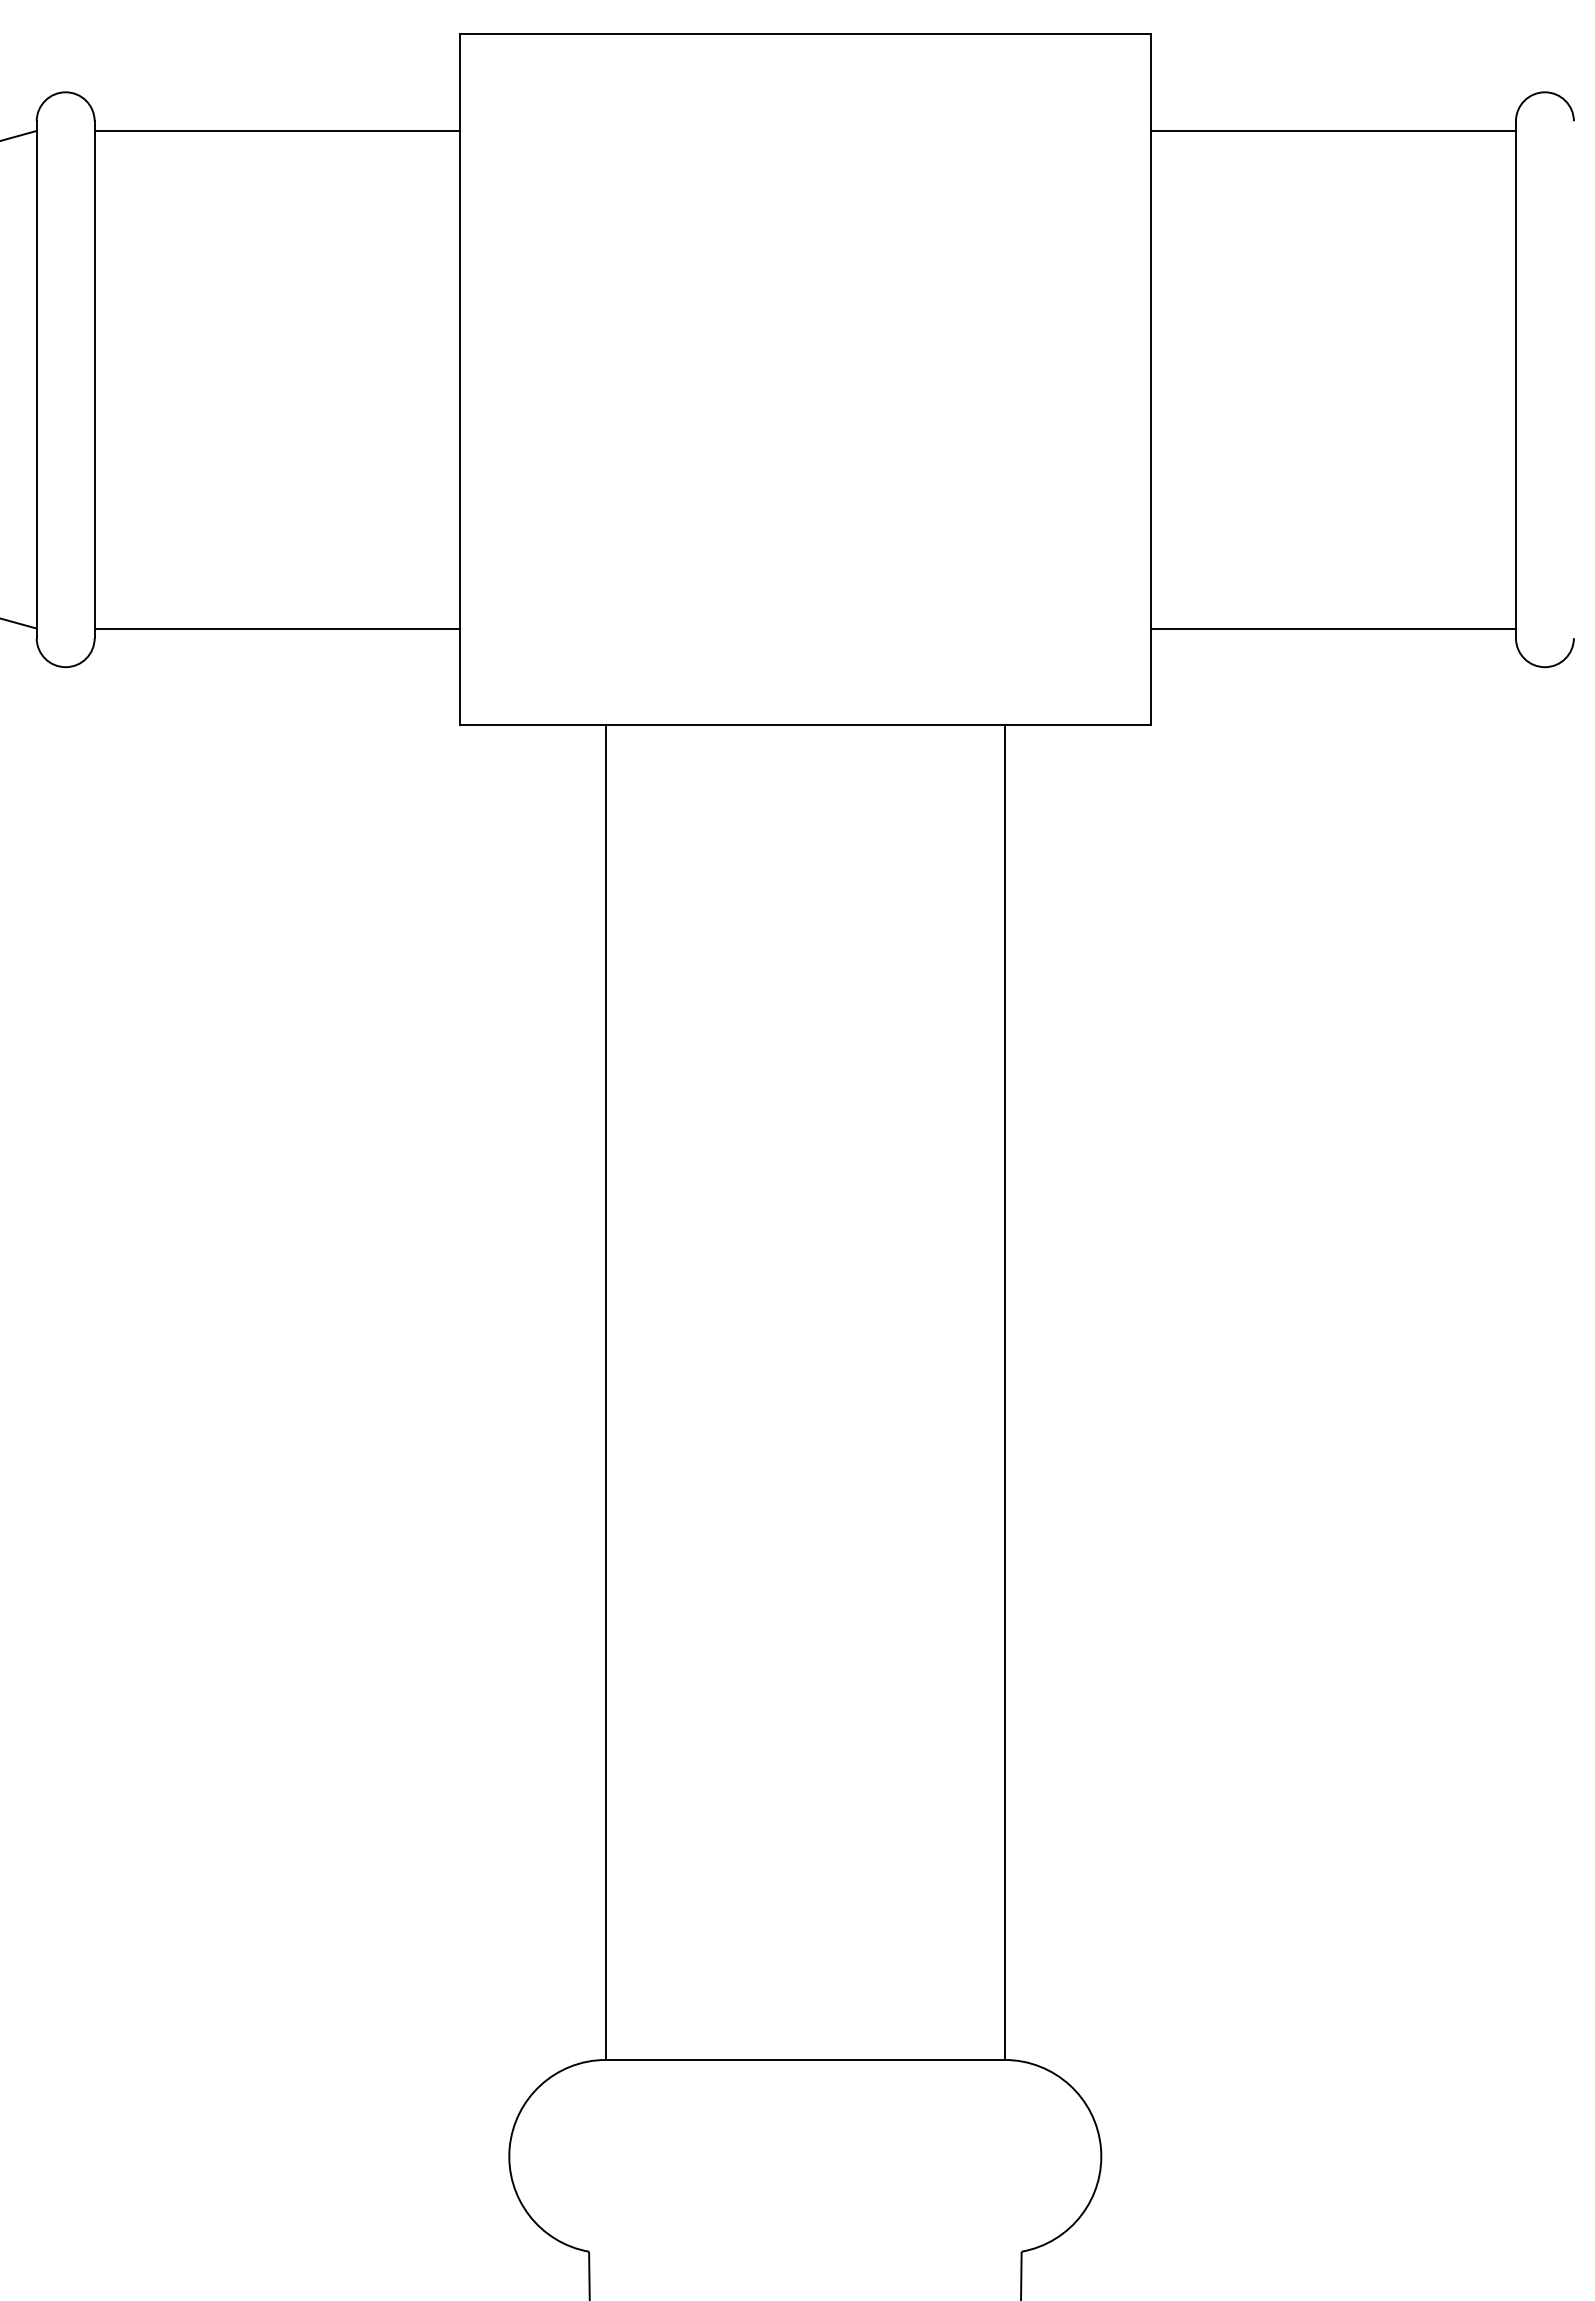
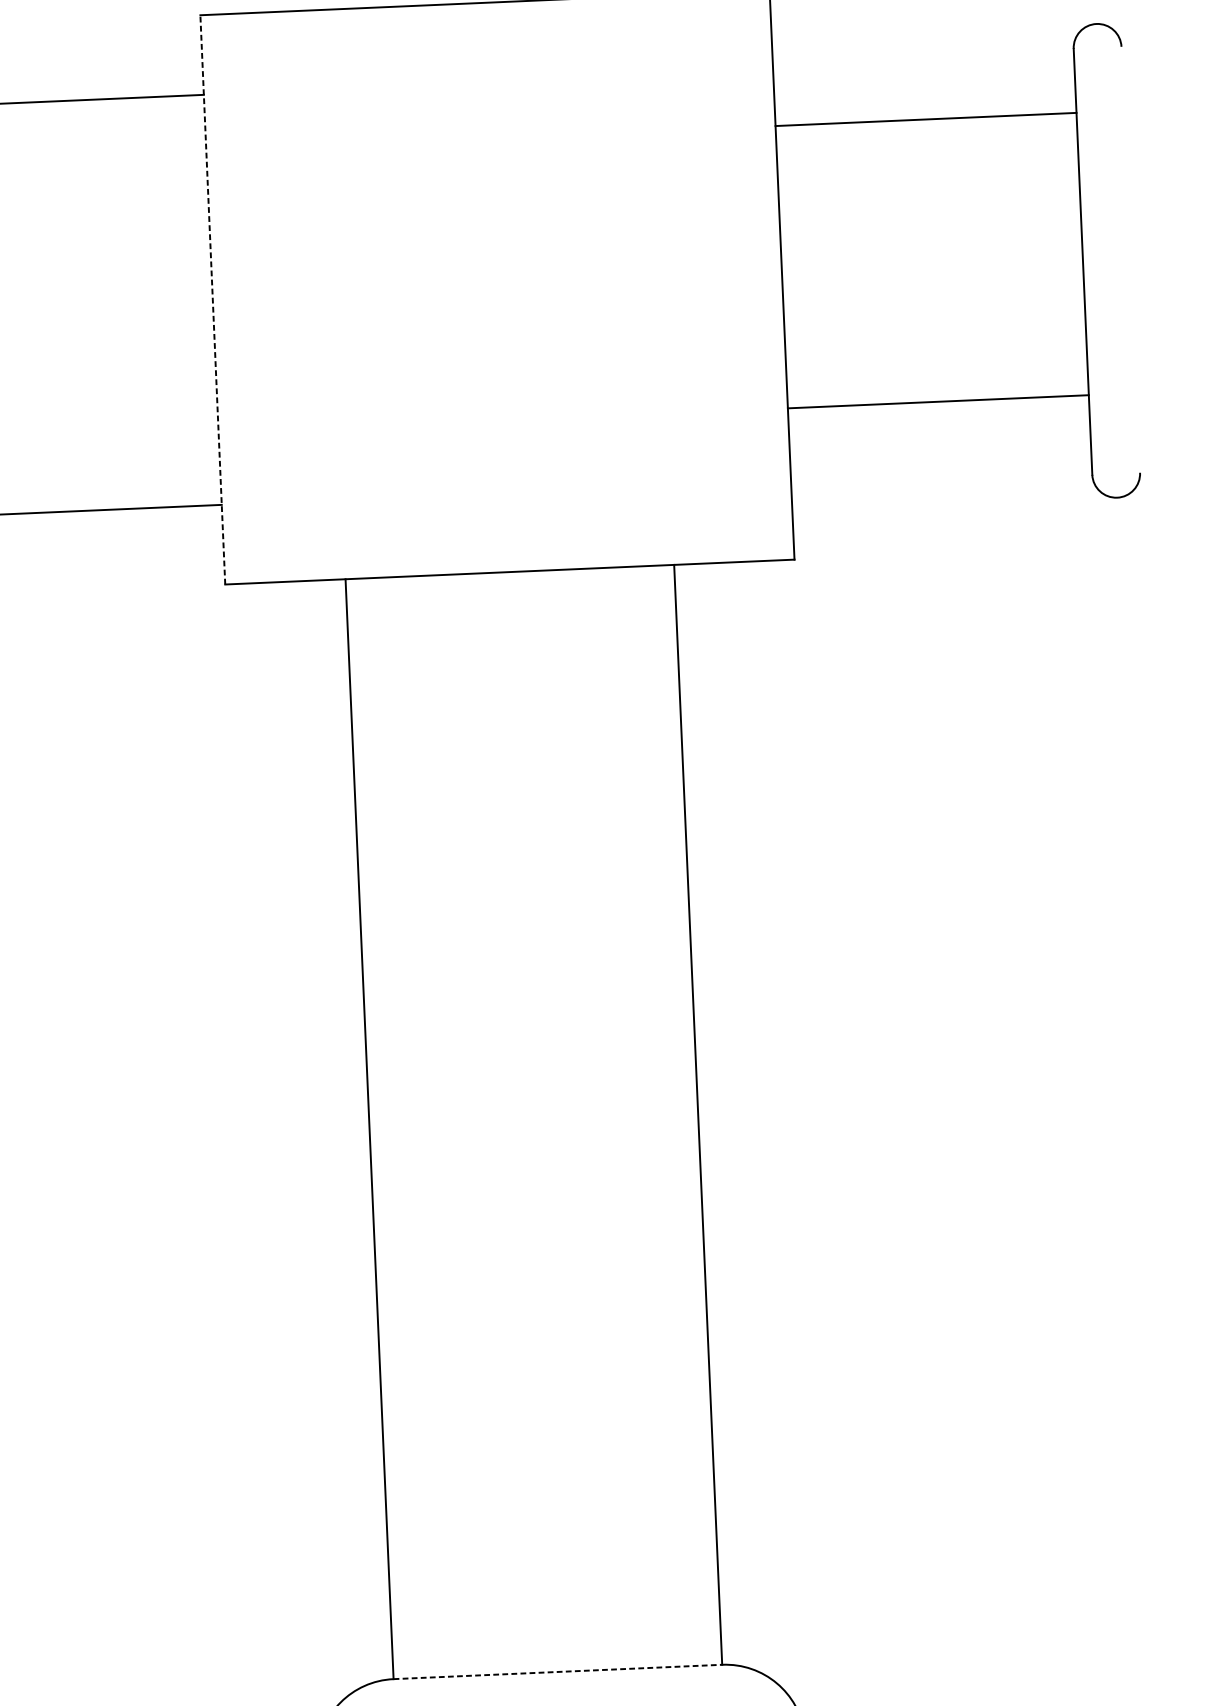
line: (1332, 130) -> (925, 119), moved
line: (459, 379) -> (212, 299), solid -> dashed
line: (1332, 628) -> (937, 401), moved
line: (805, 2059) -> (558, 1671), solid -> dashed

